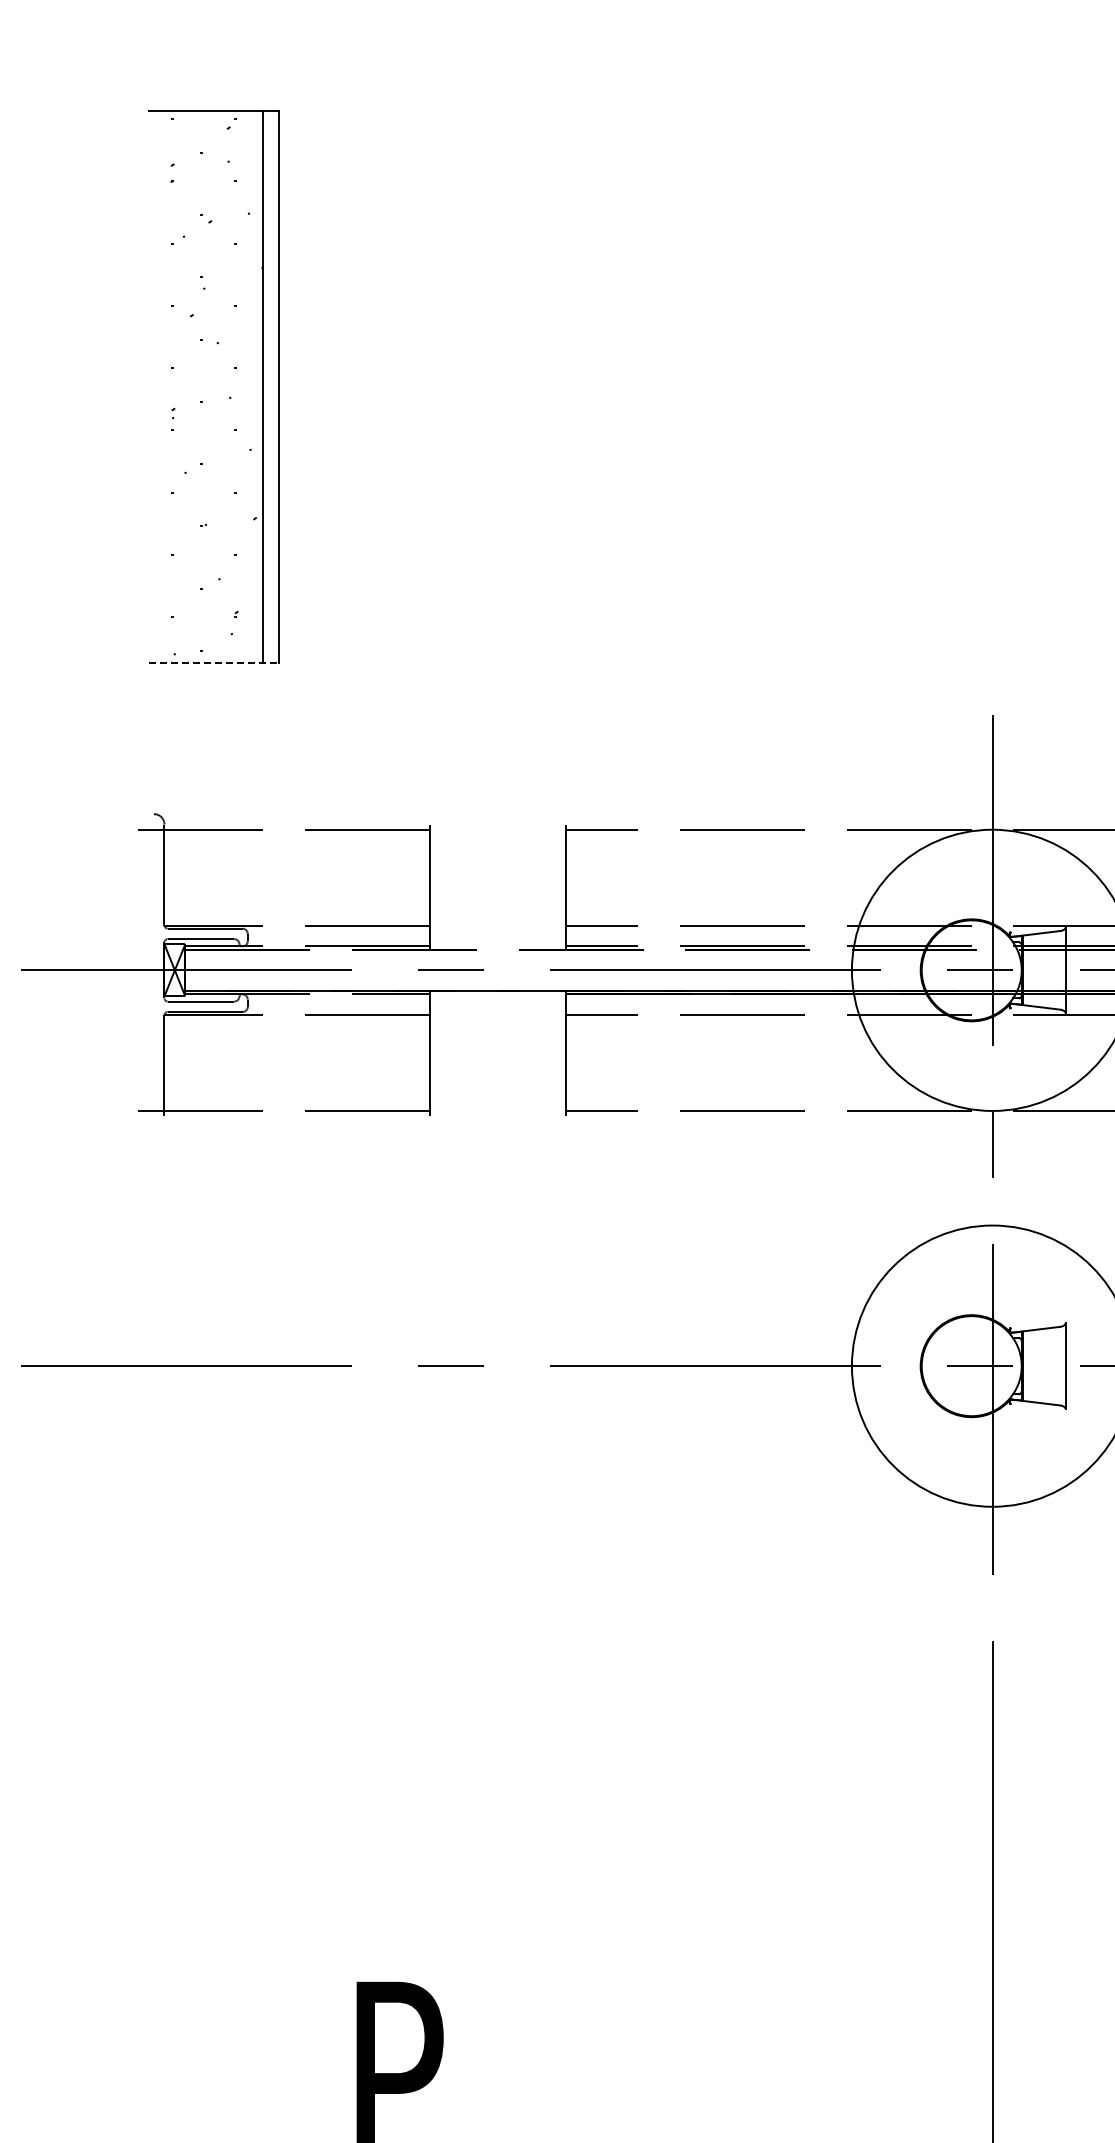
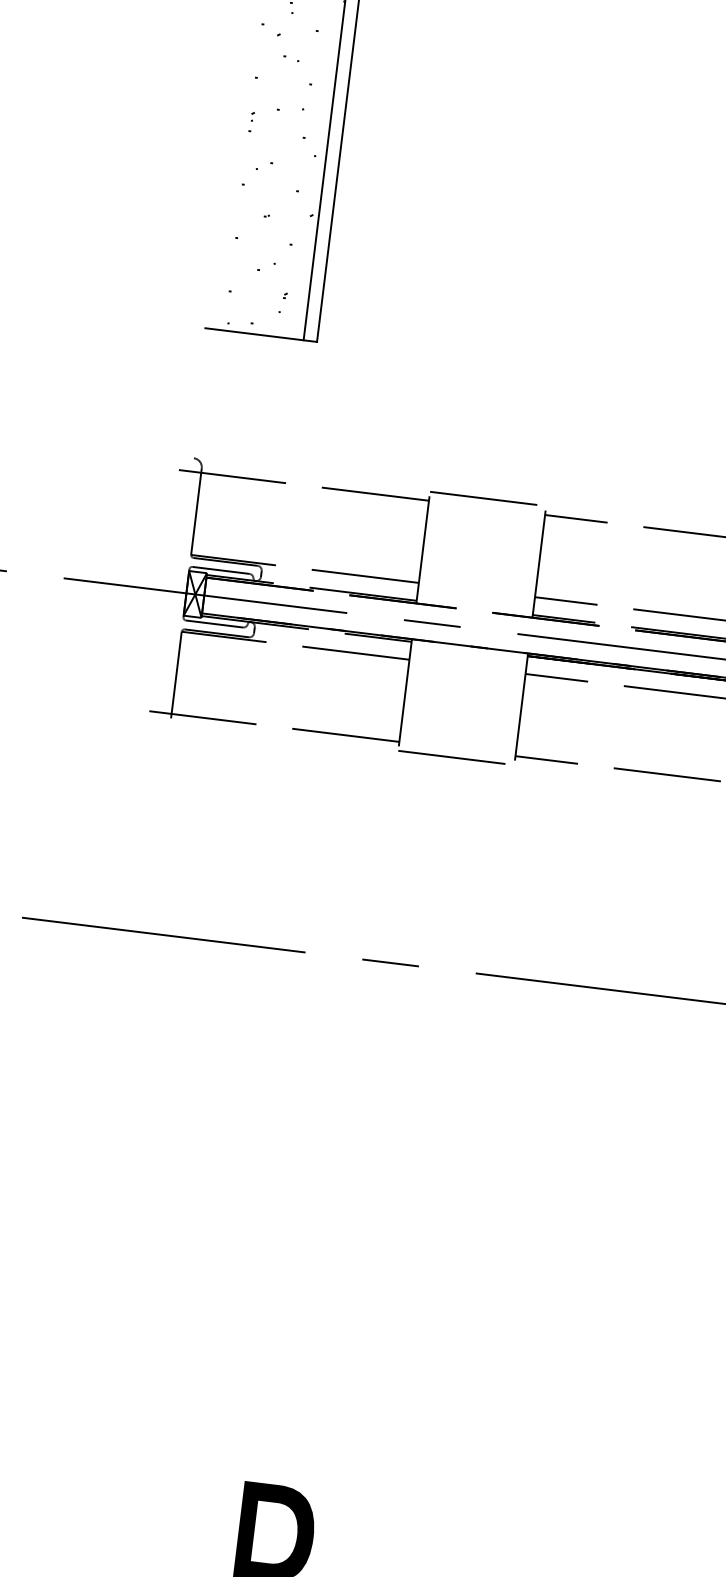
line: (214, 663) -> (261, 335), dashed -> solid
line: (497, 819) -> (487, 499), added
line: (497, 1121) -> (456, 758), added

